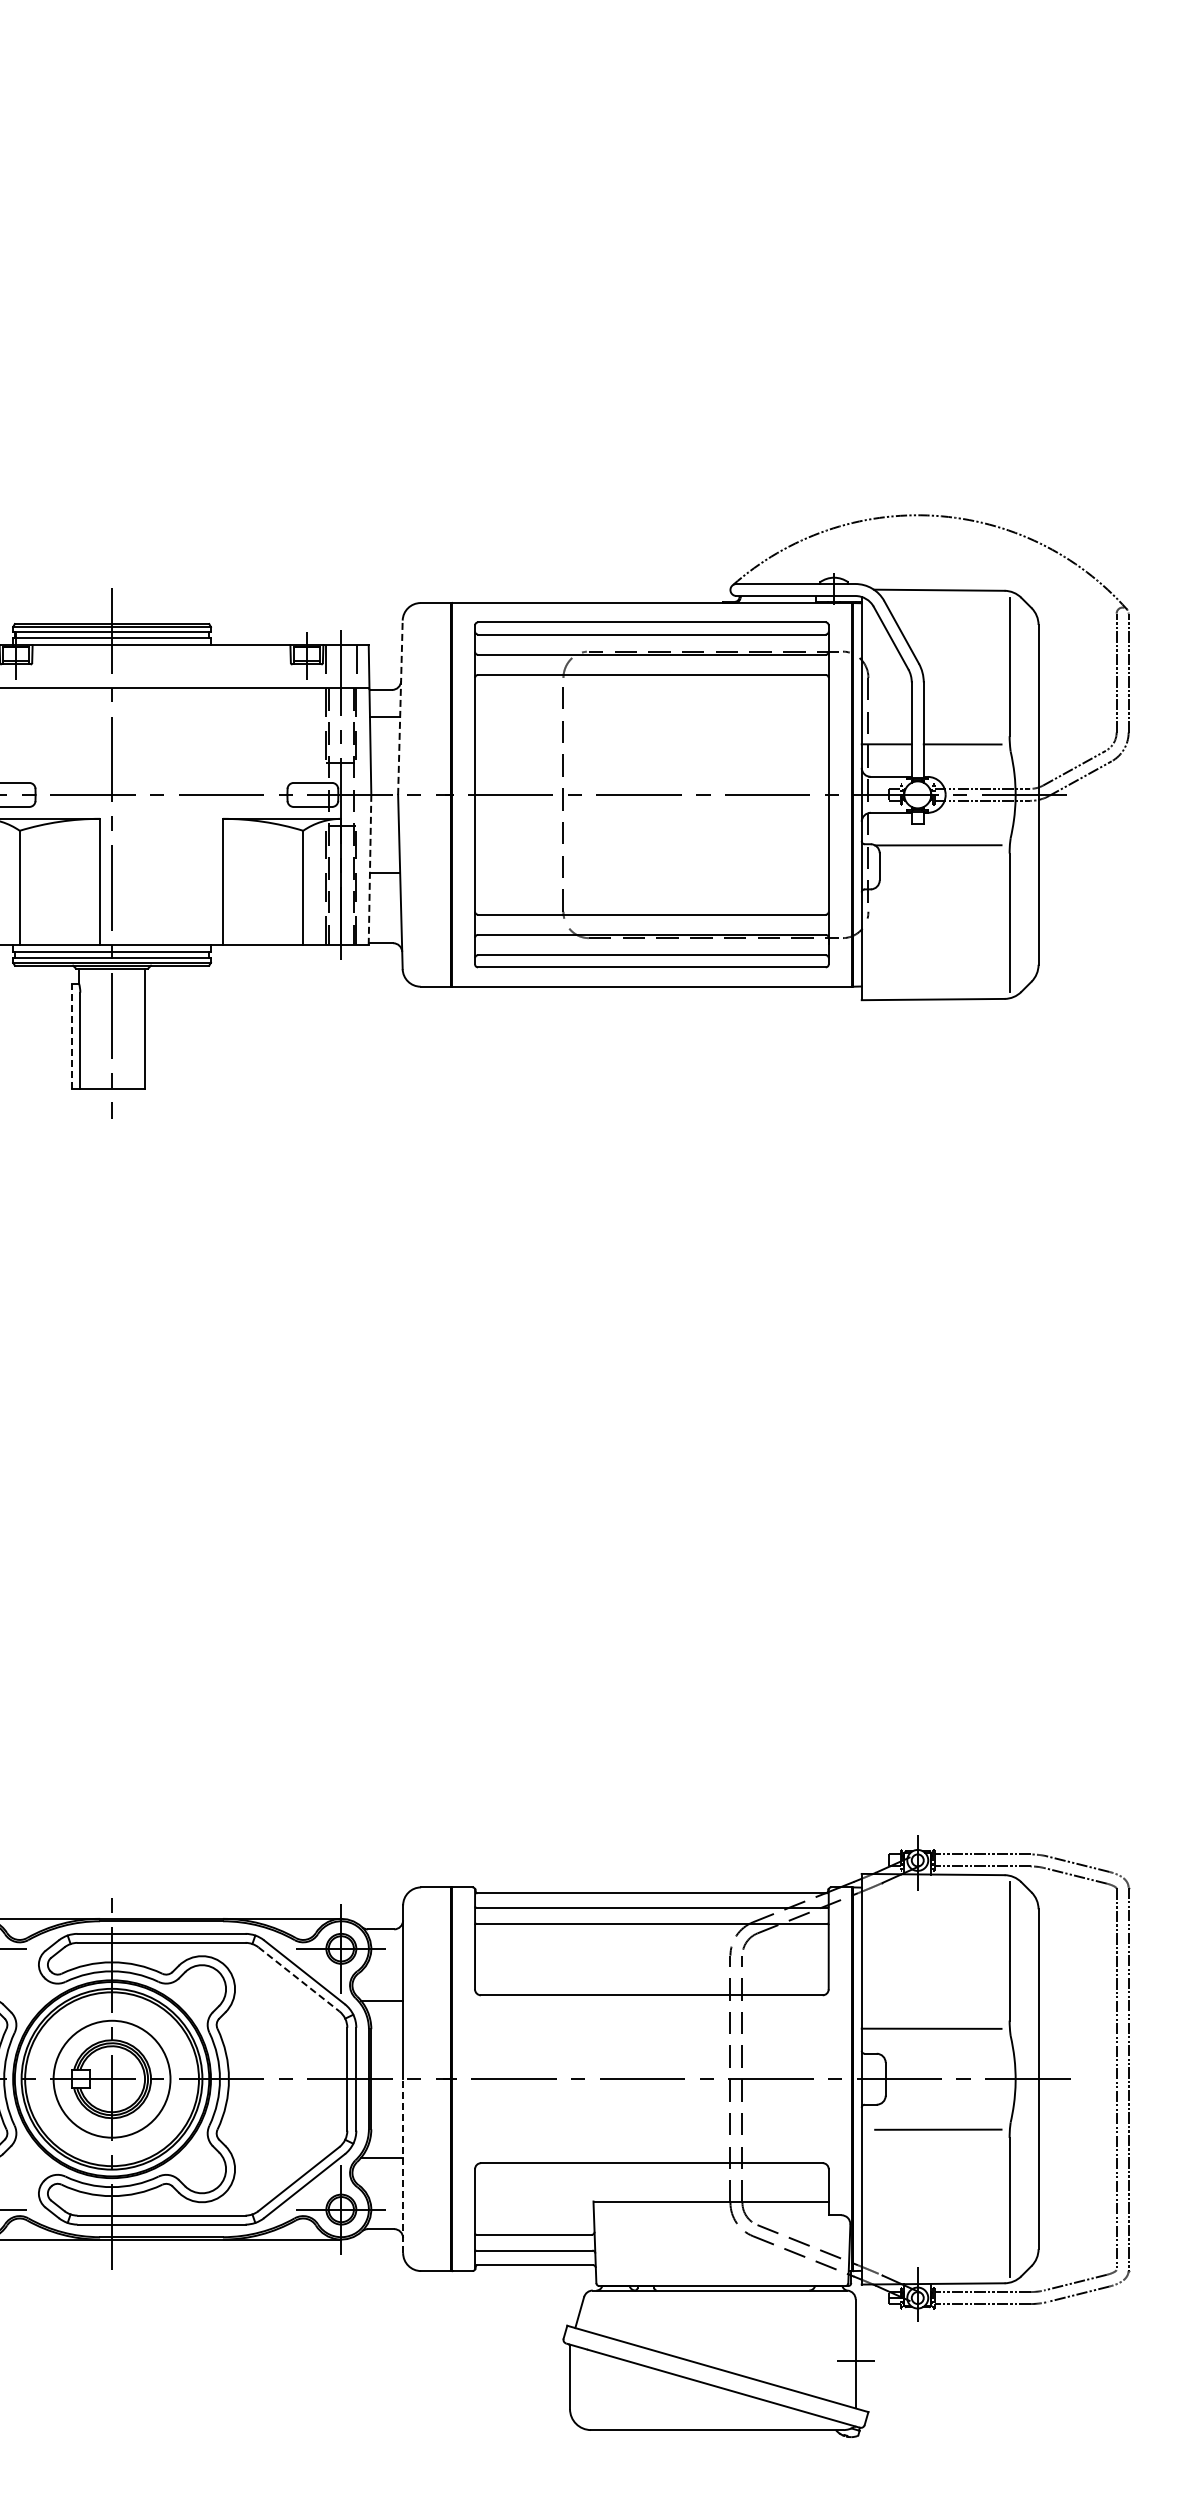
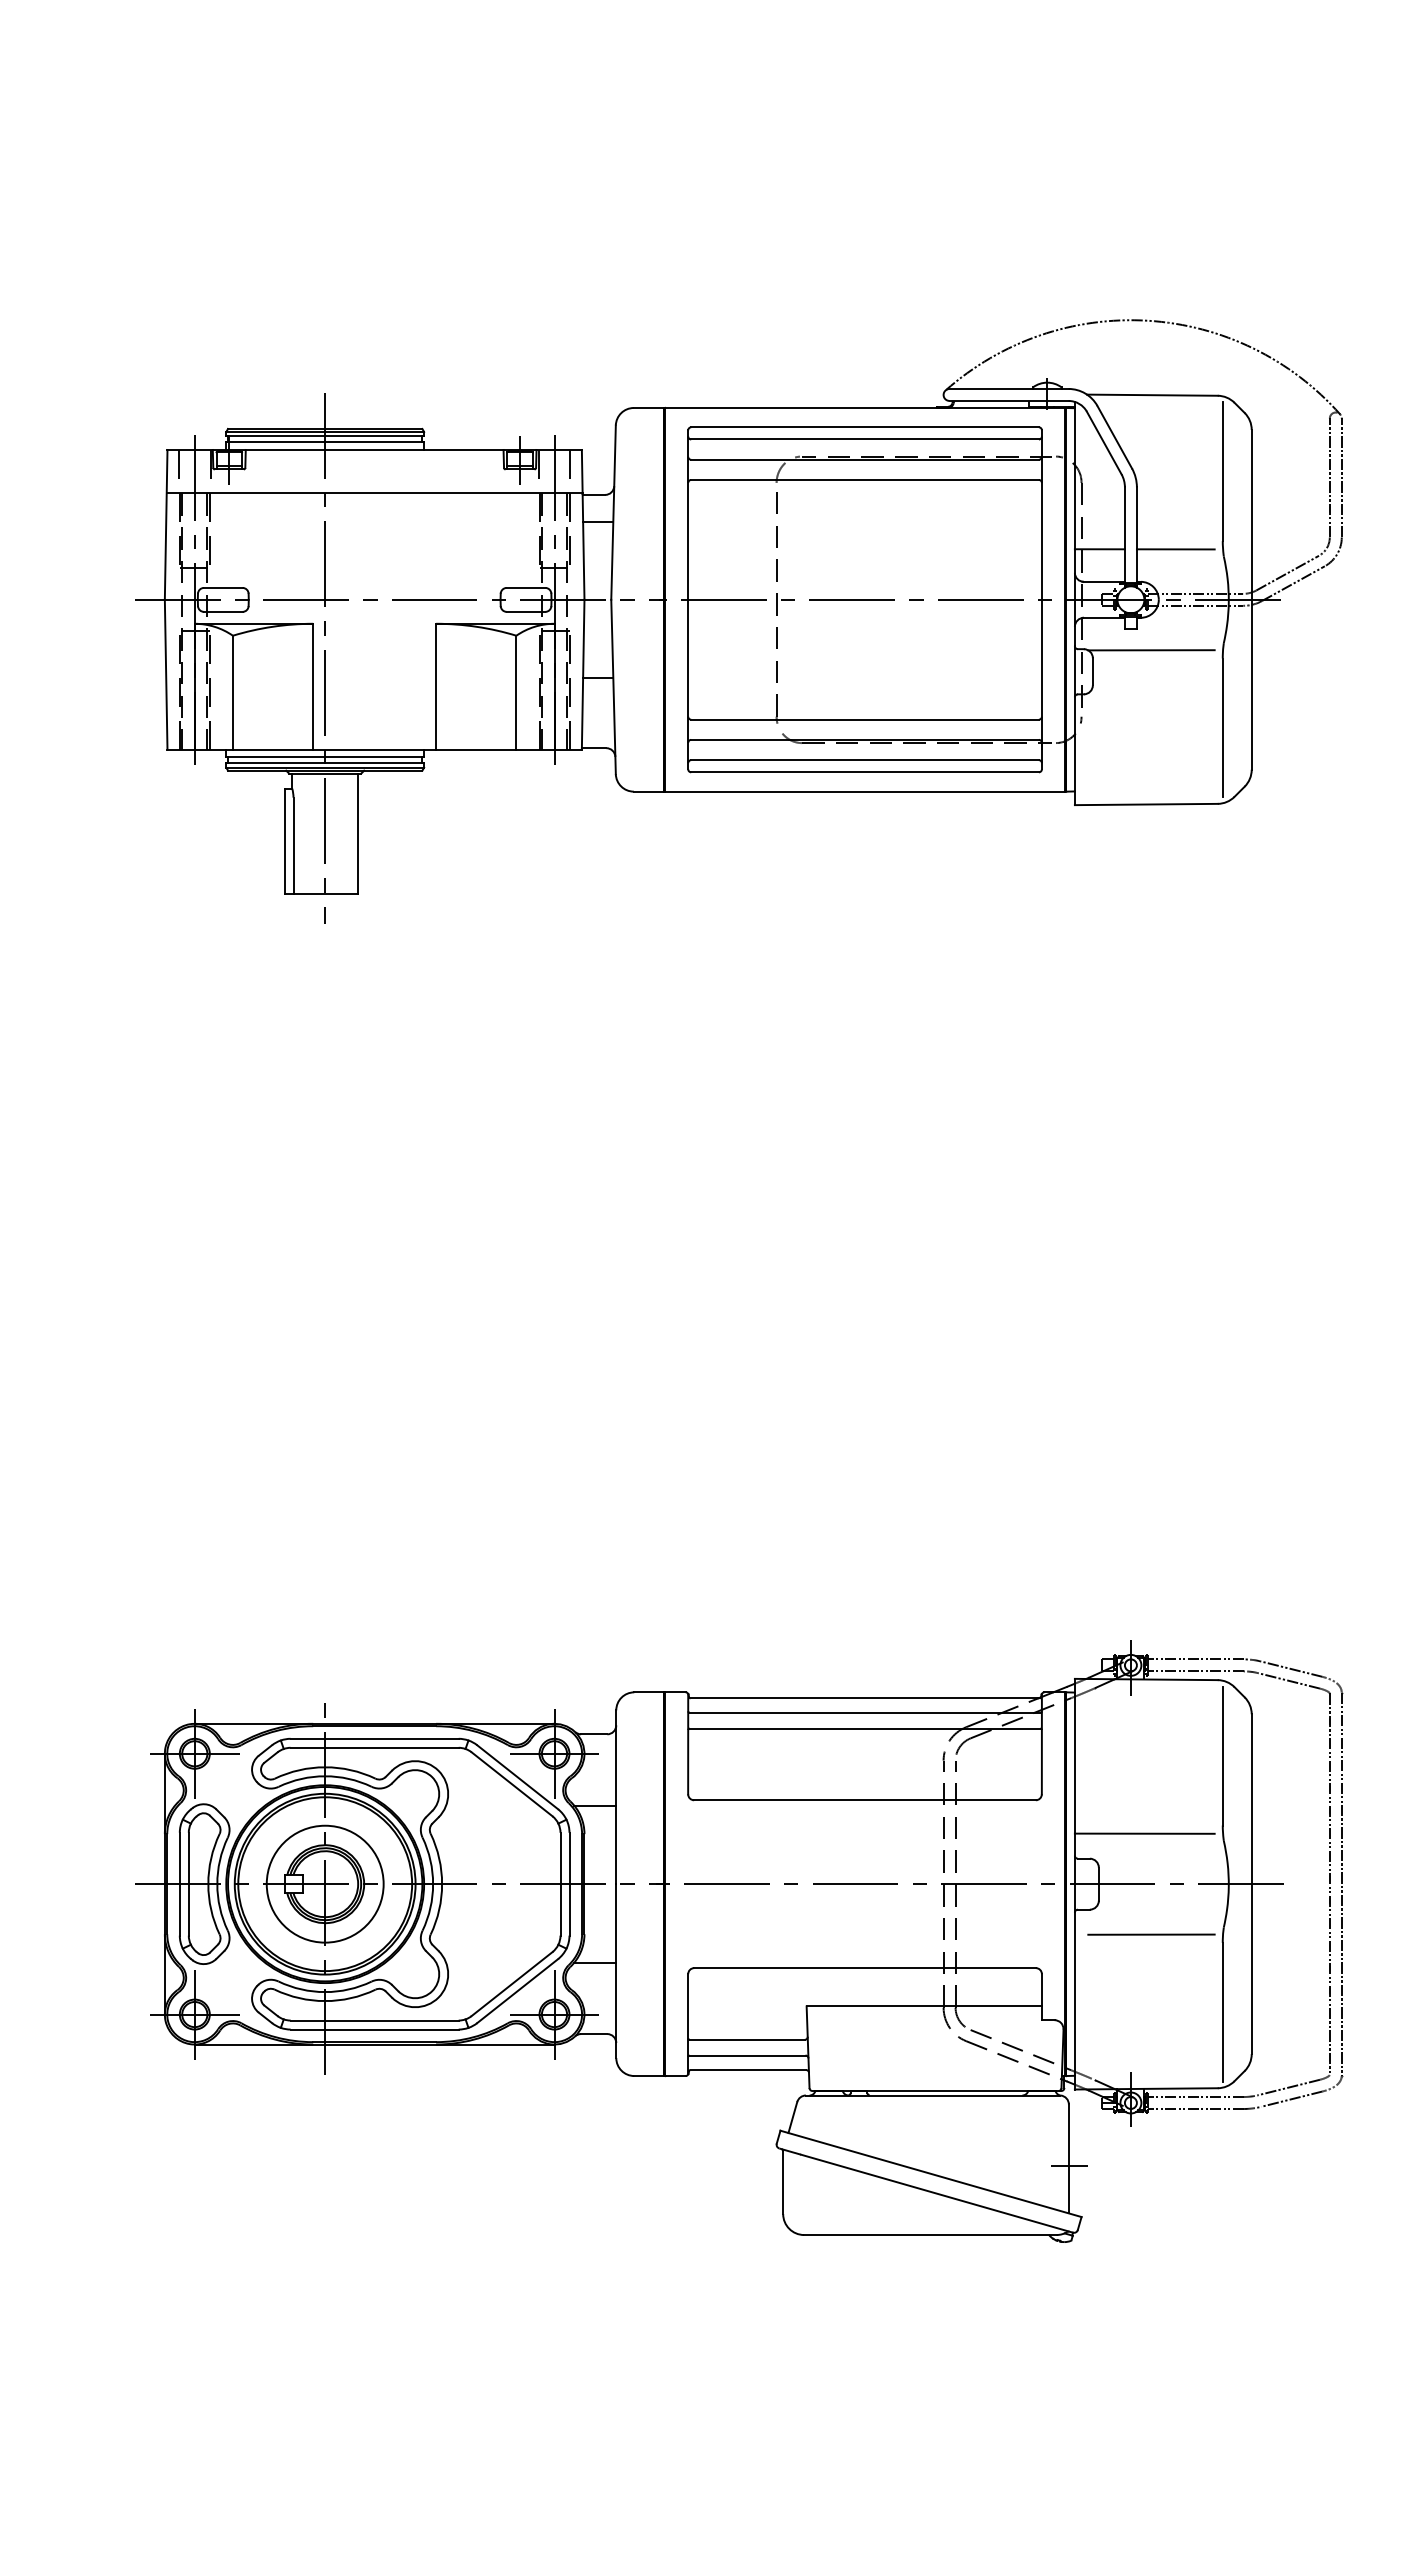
line: (400, 707) -> (613, 512), dashed -> solid
line: (370, 869) -> (583, 674), dashed -> solid
line: (71, 1035) -> (284, 840), dashed -> solid
line: (299, 1979) -> (512, 1784), dashed -> solid
line: (403, 2166) -> (616, 1971), dashed -> solid

